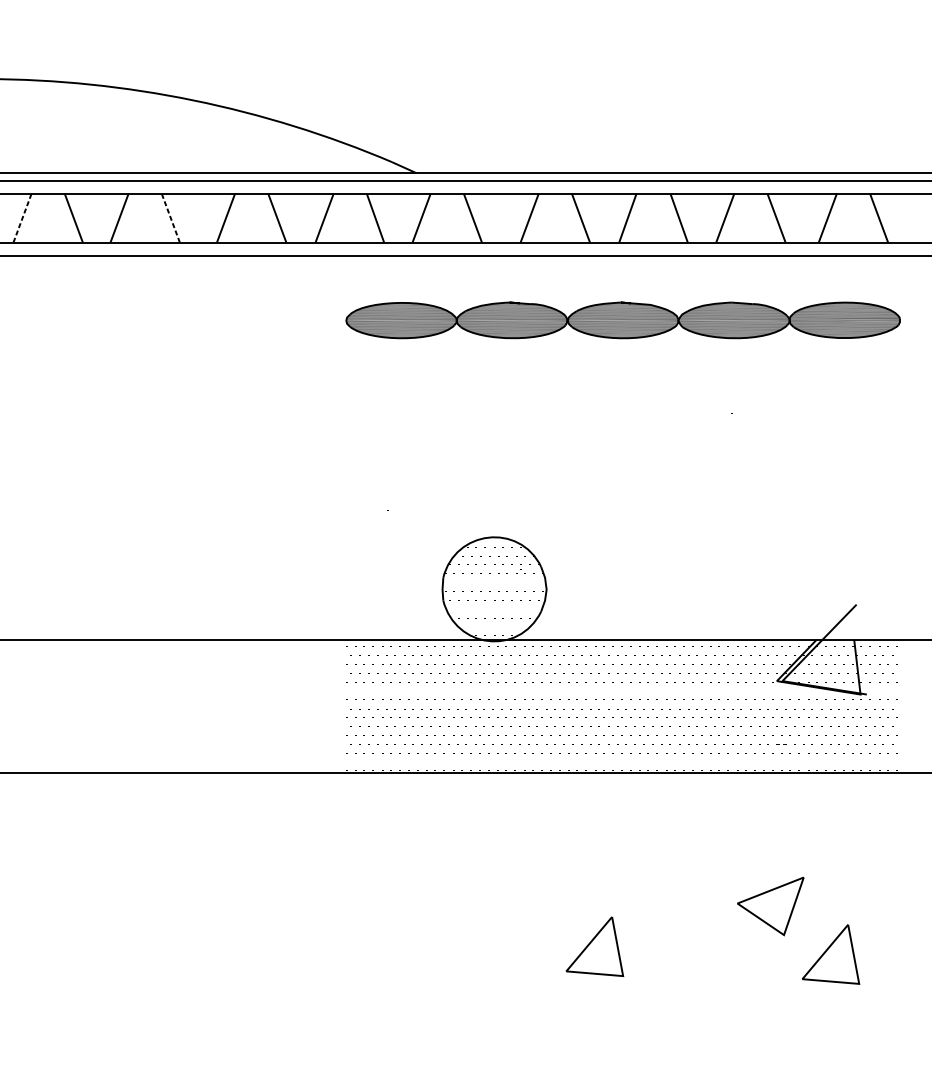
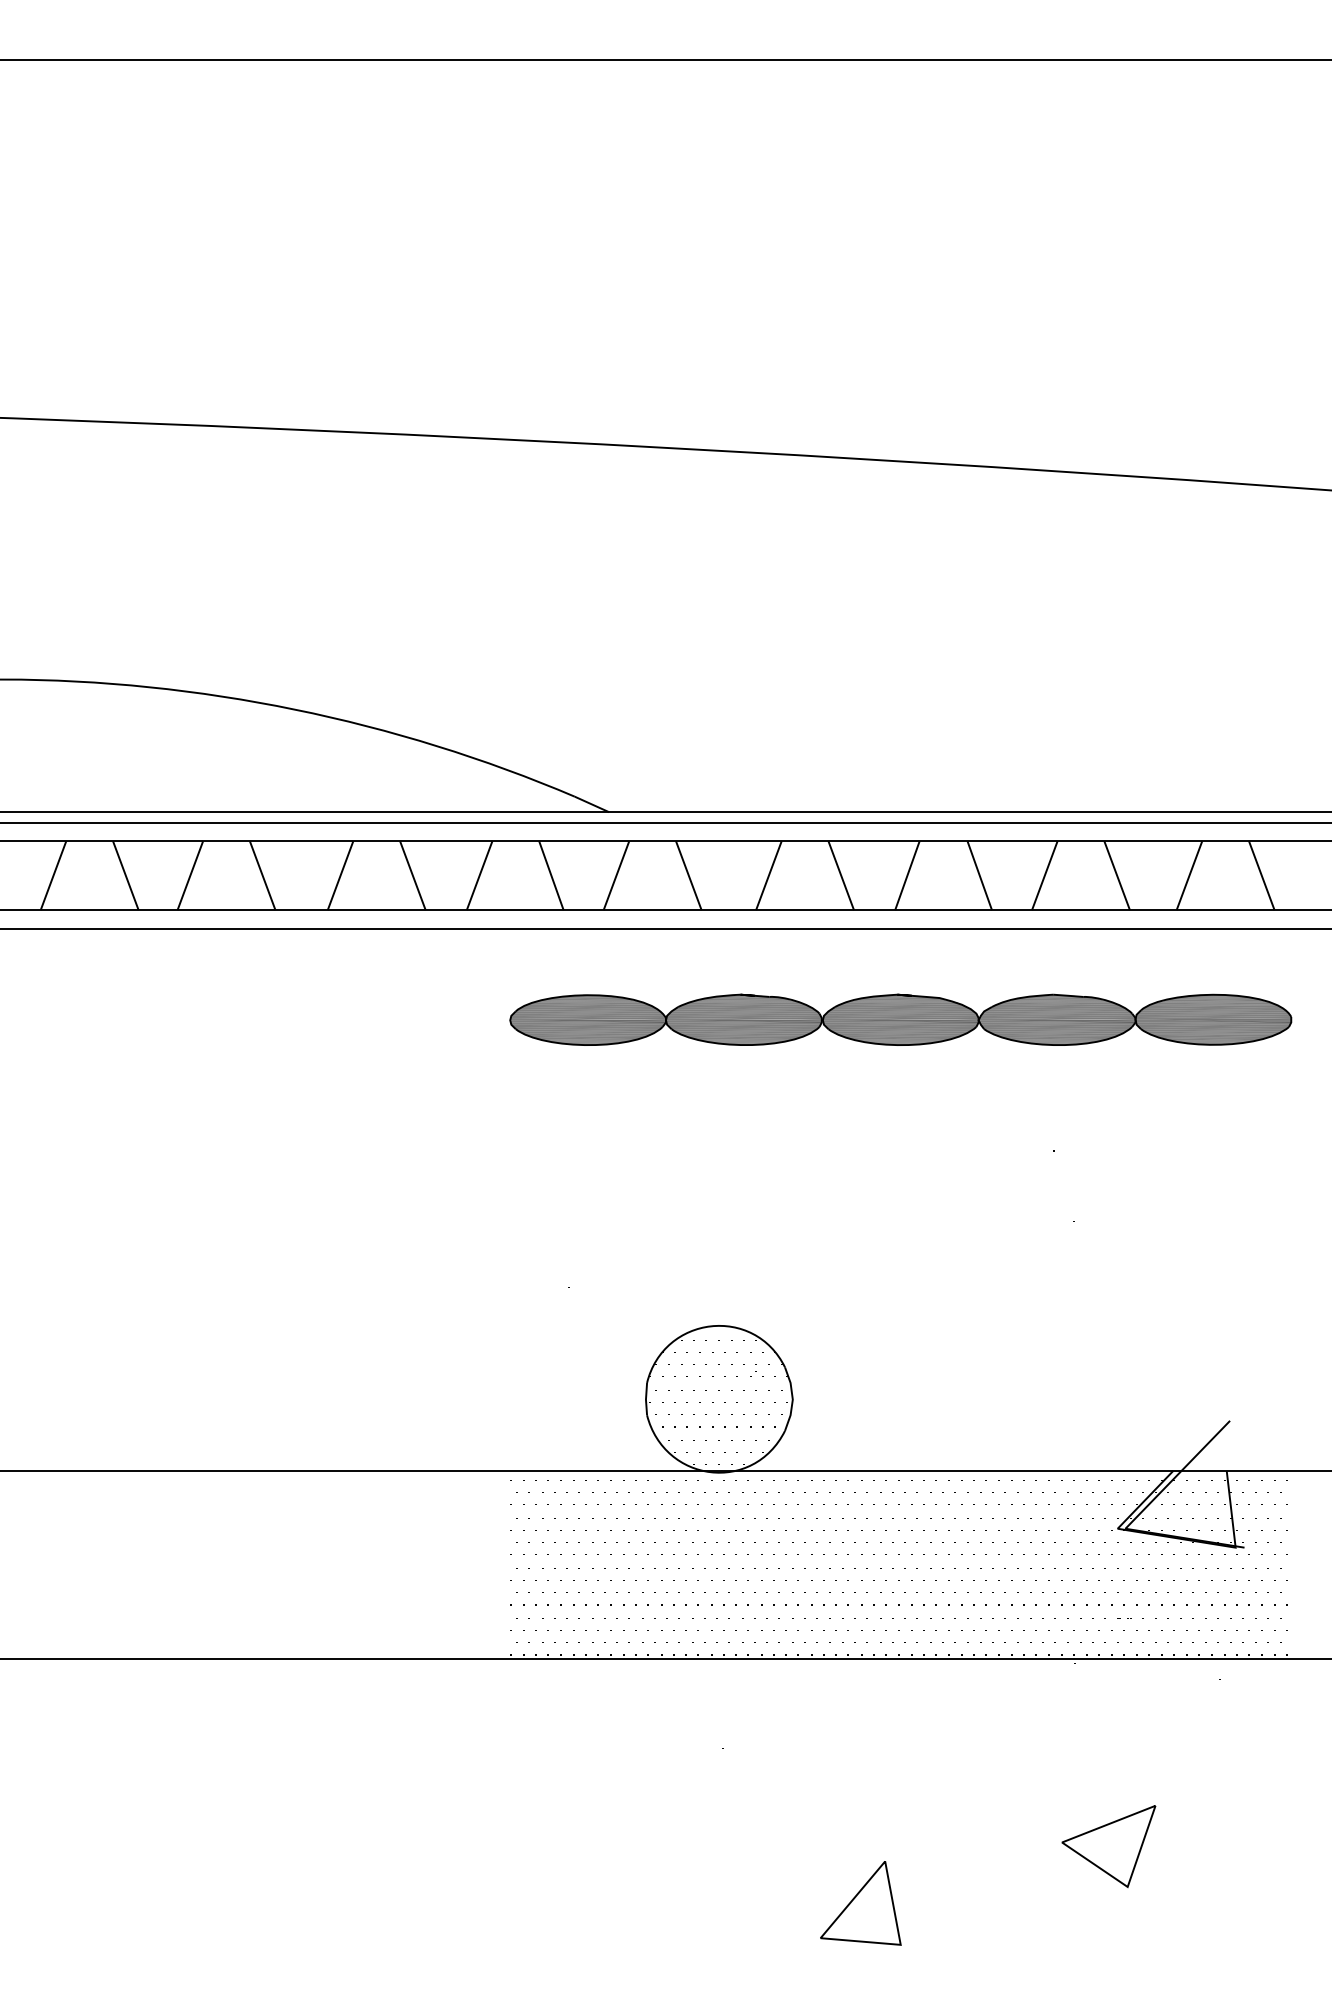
line: (22, 218) -> (53, 875), dashed -> solid
line: (170, 218) -> (262, 875), dashed -> solid
part: (830, 954) -> (1193, 1914), removed

